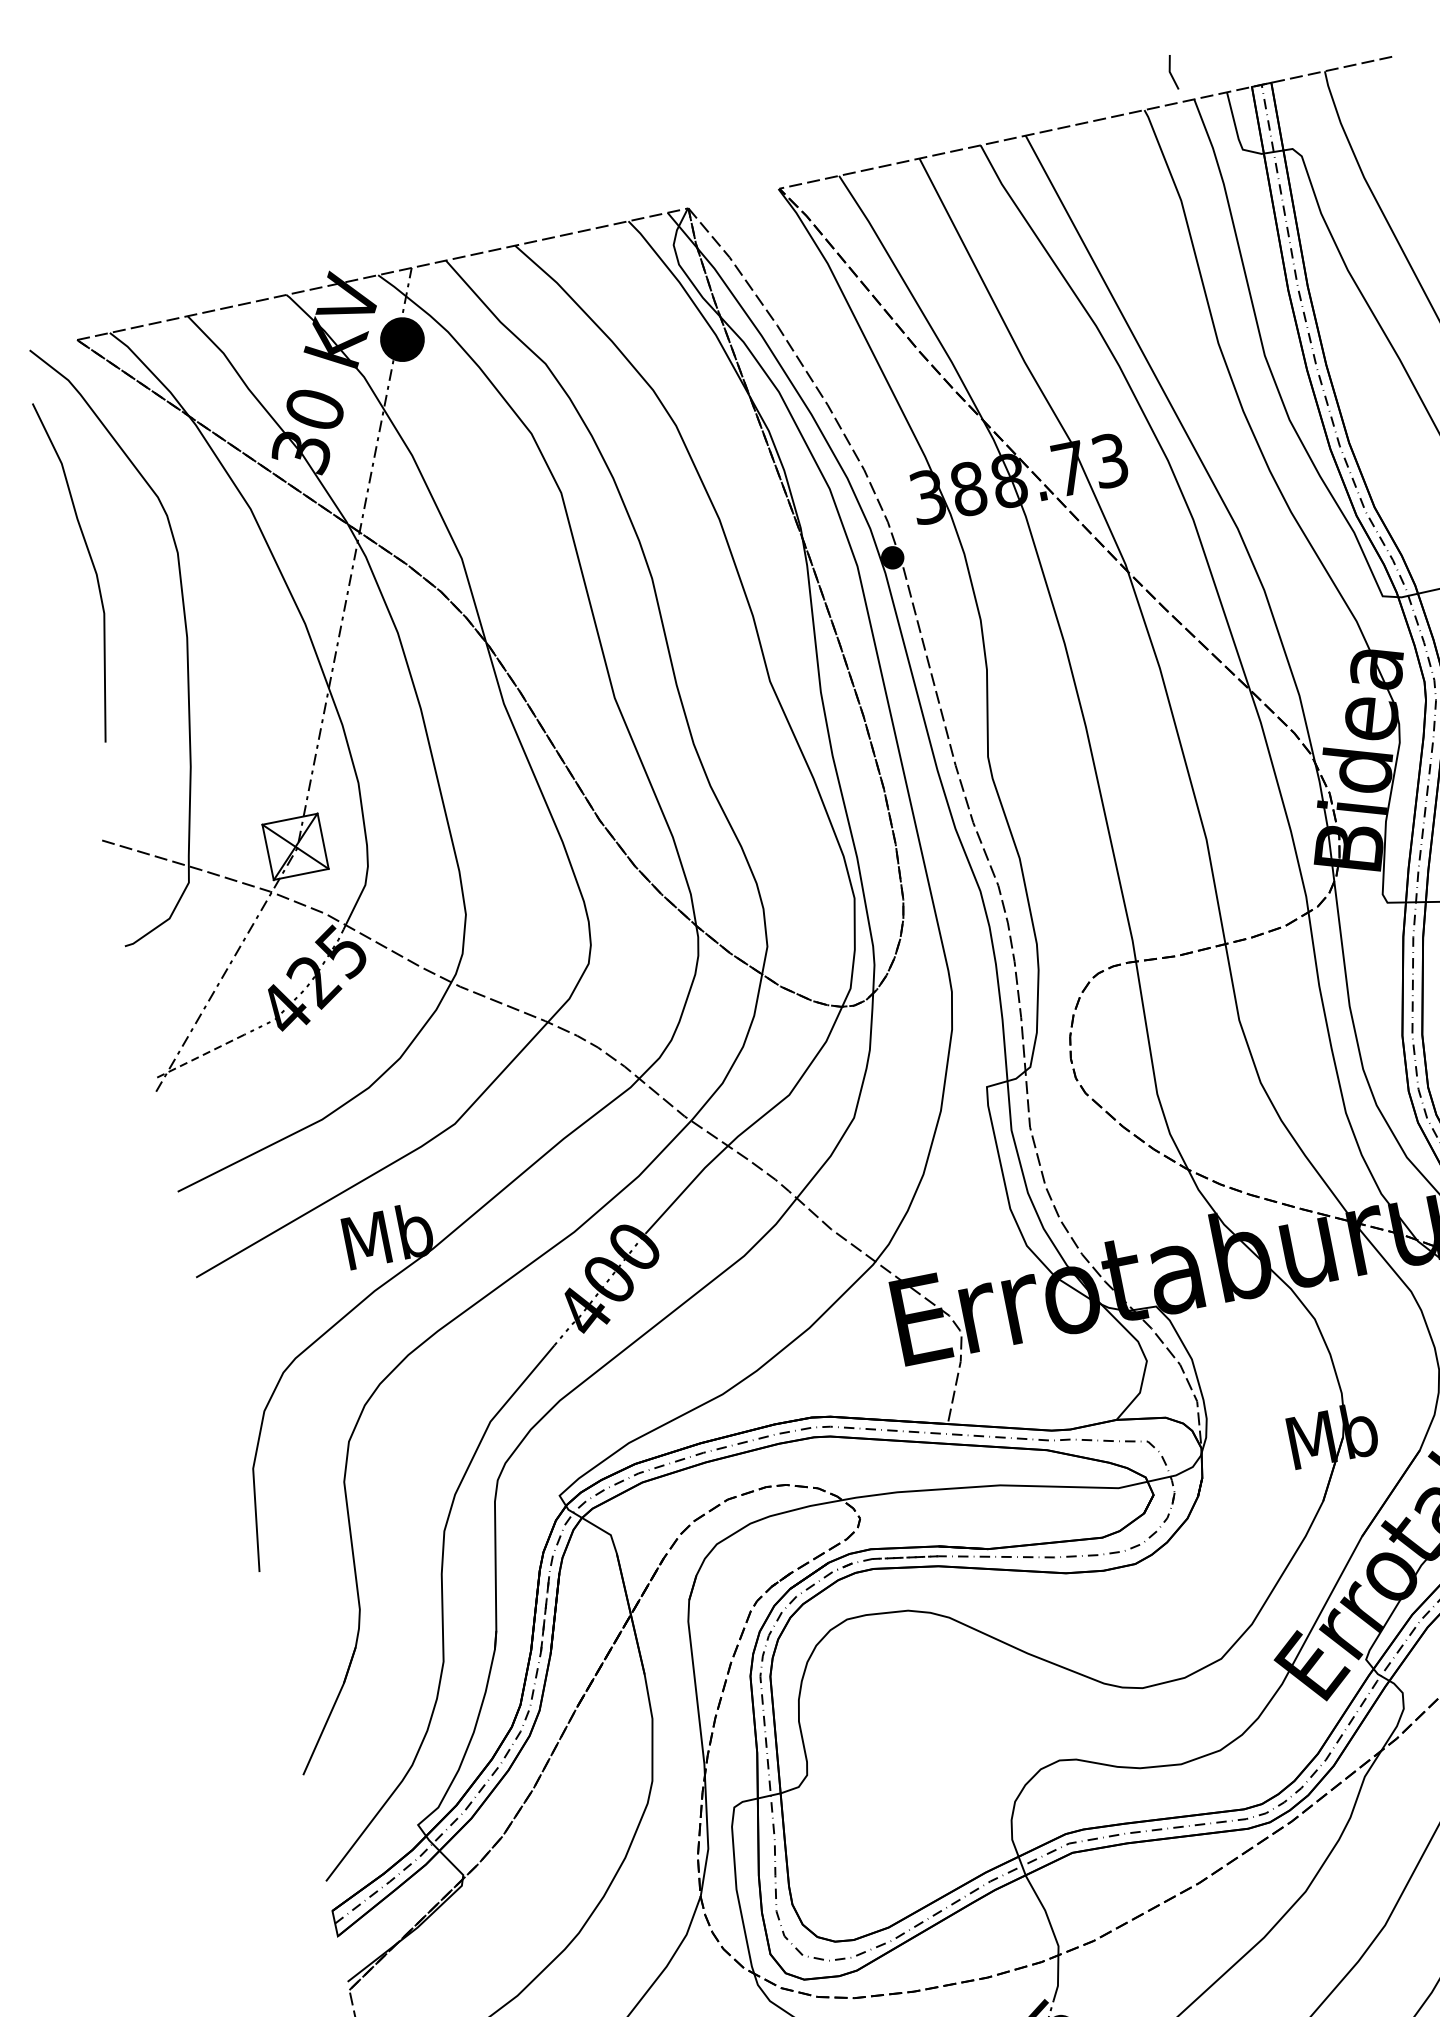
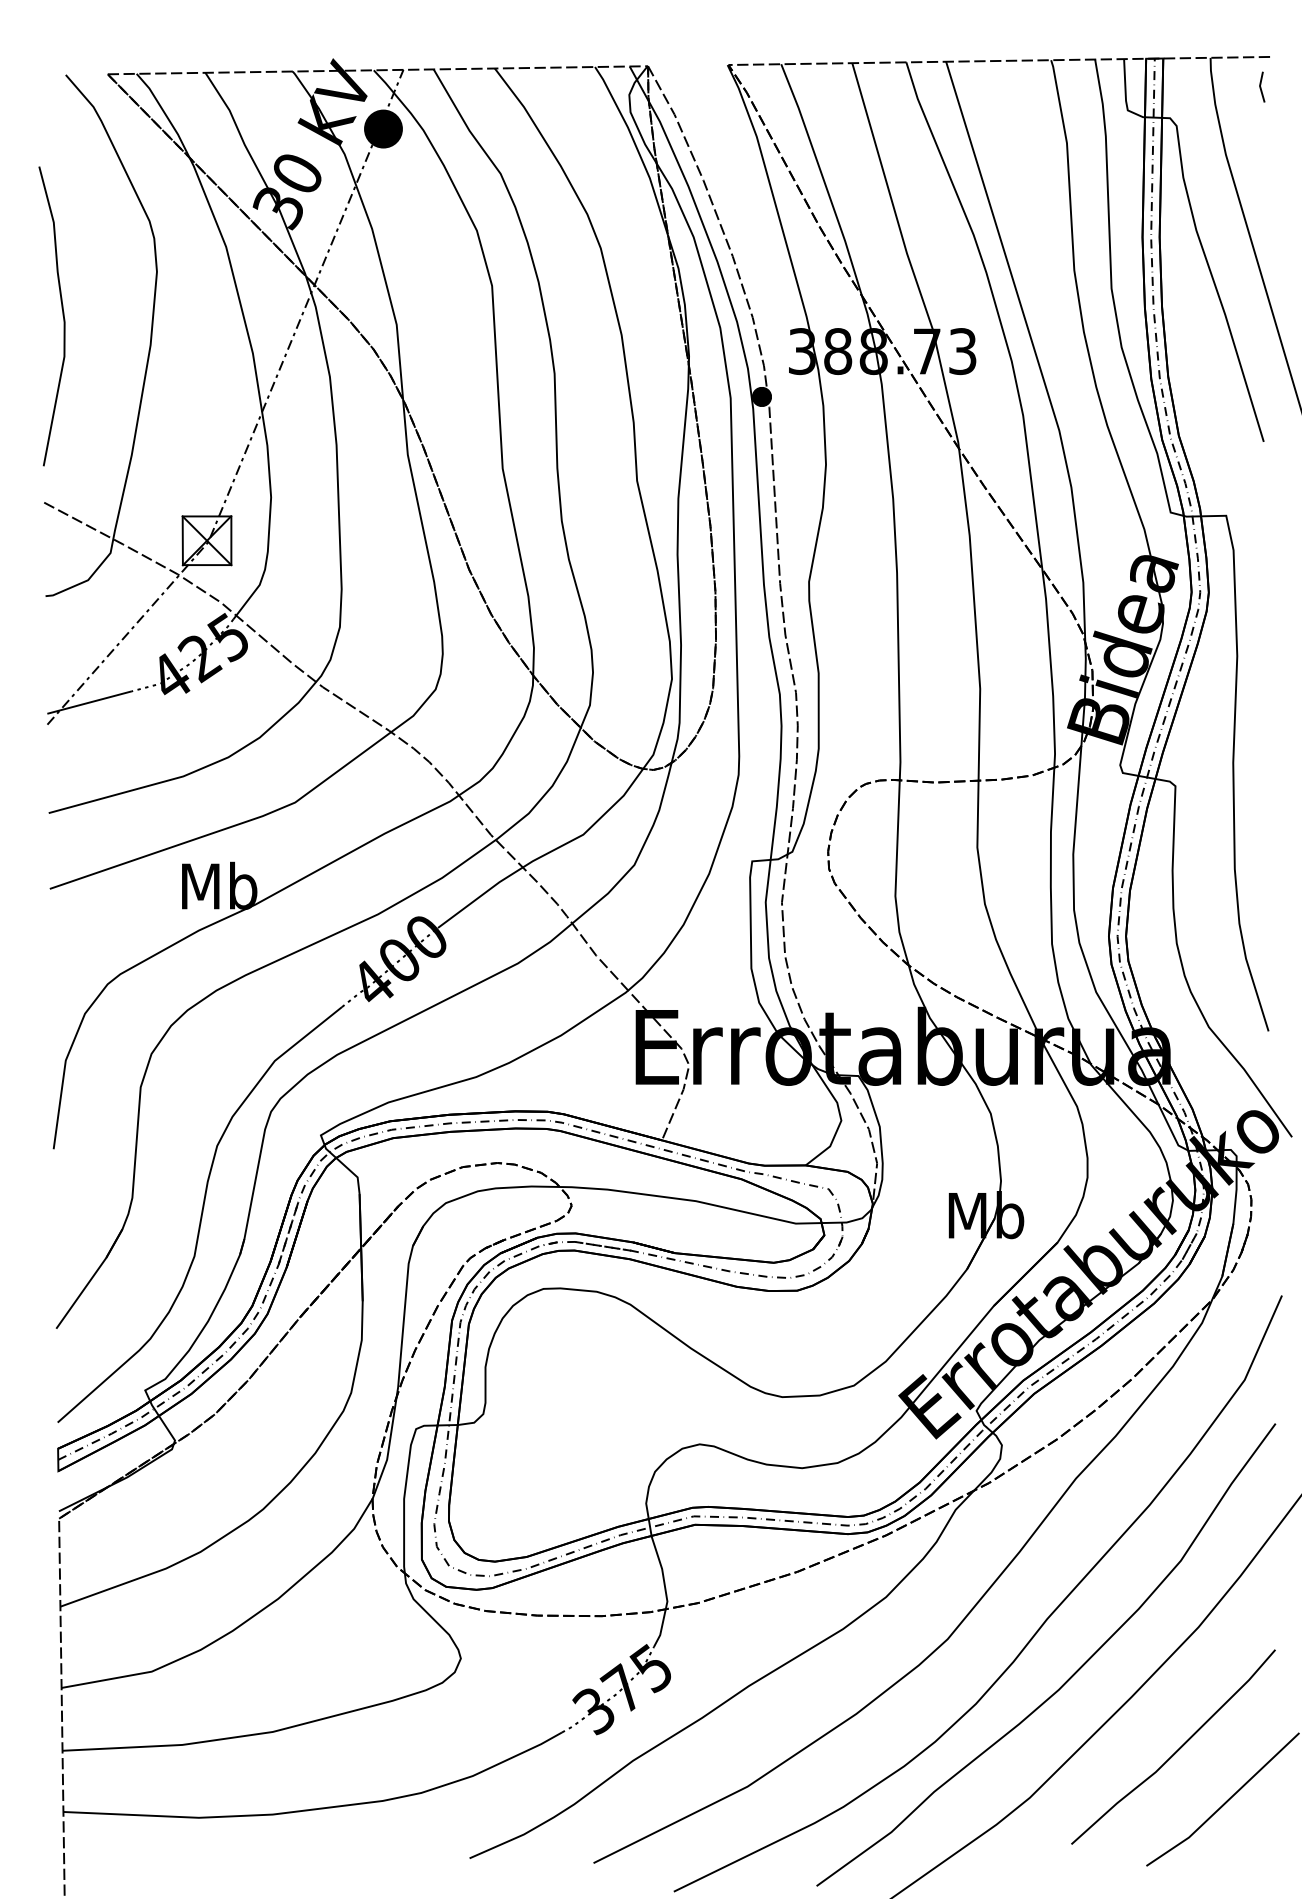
line: (1171, 72) -> (1261, 86), moved
curve: (92, 567) -> (62, 315), moved
line: (198, 1057) -> (89, 702), dashed -> solid

